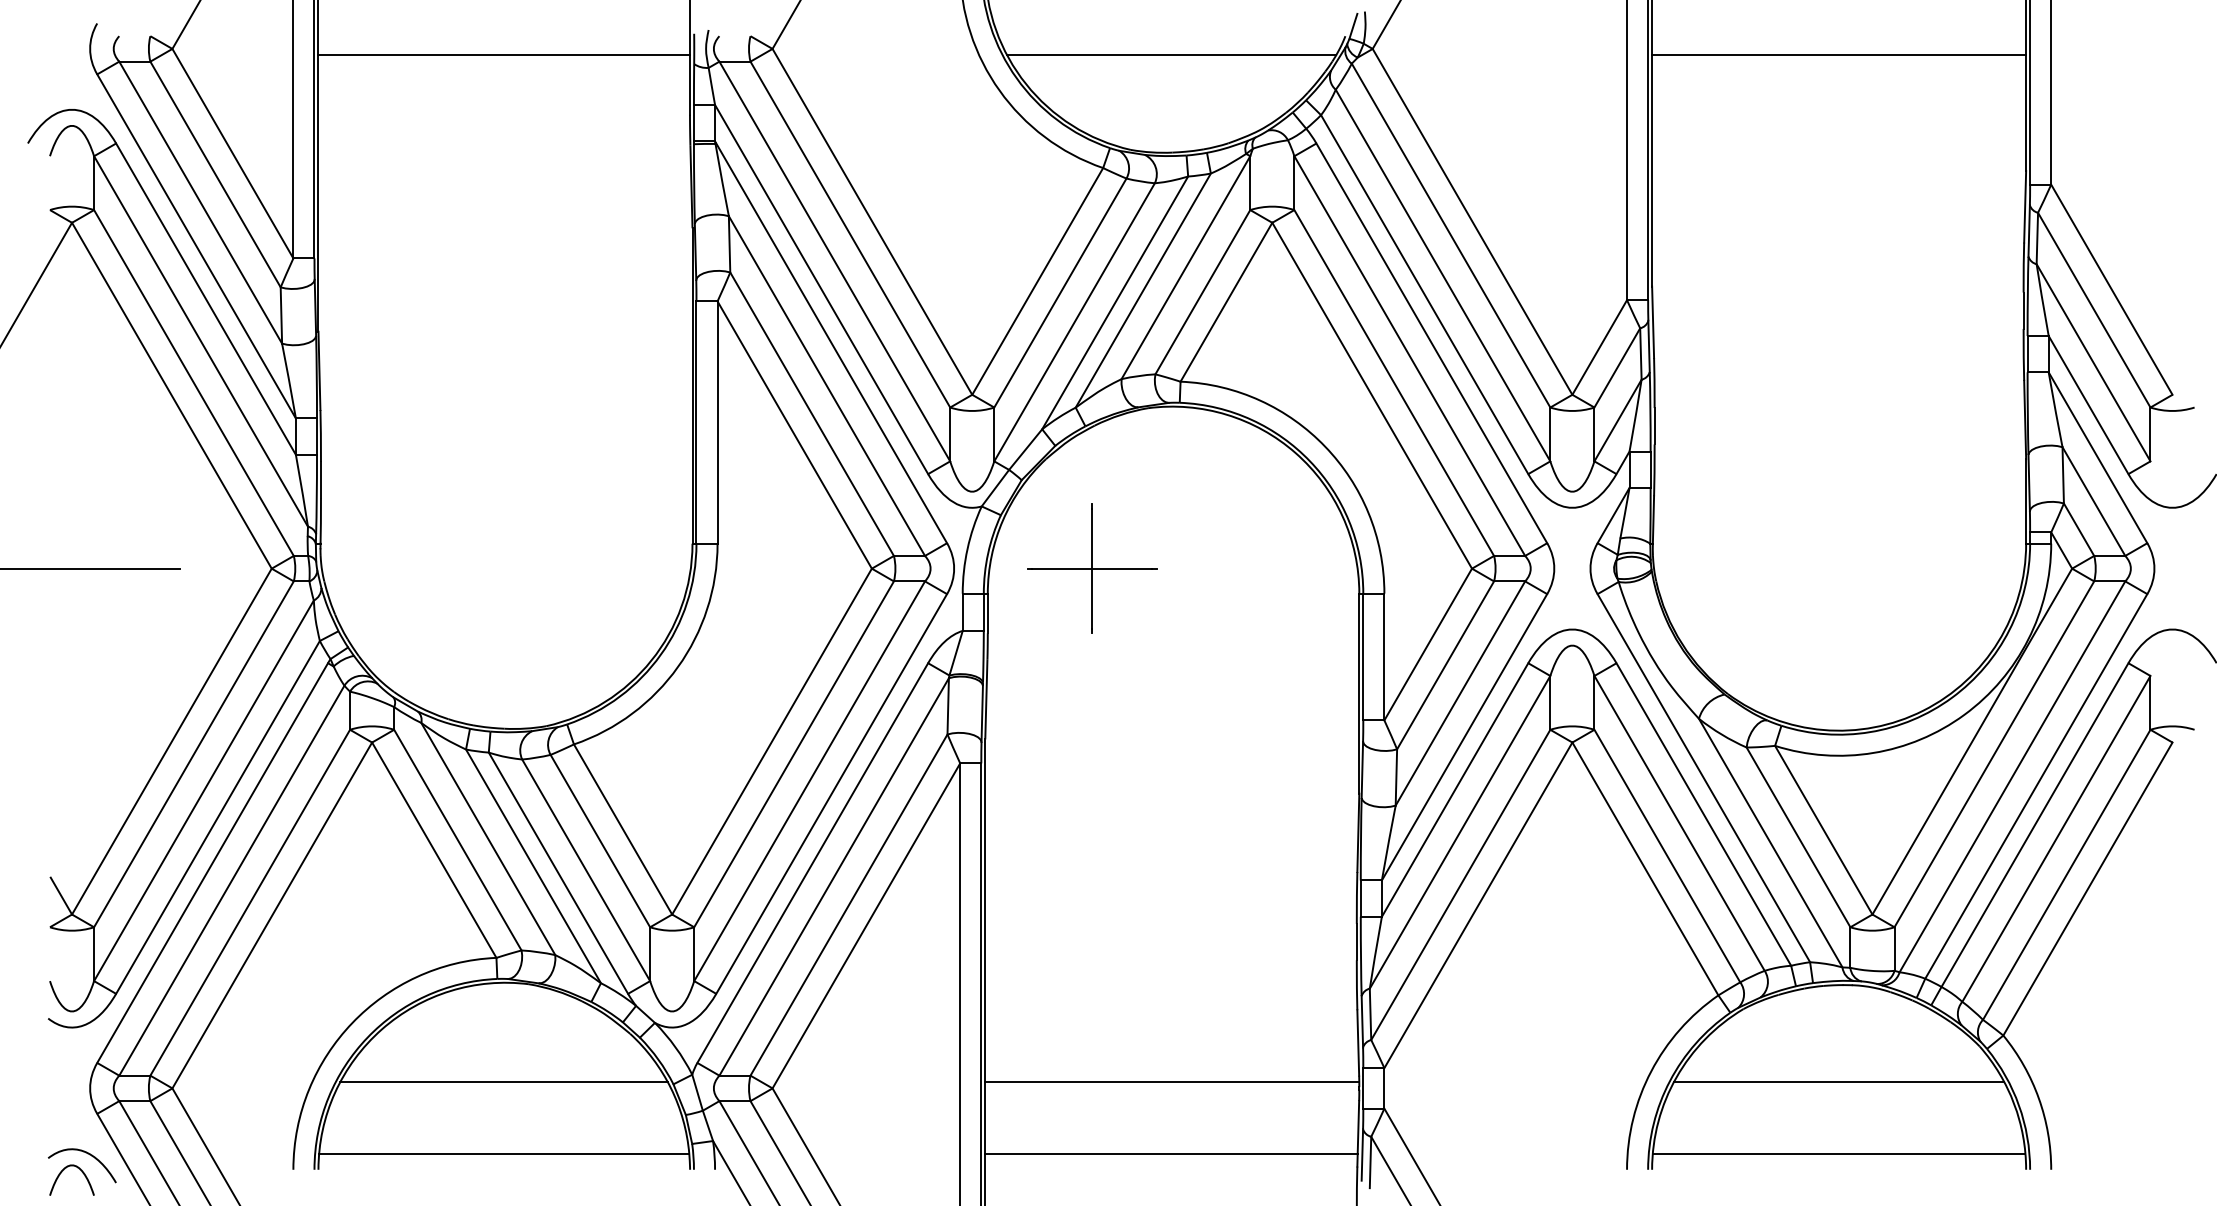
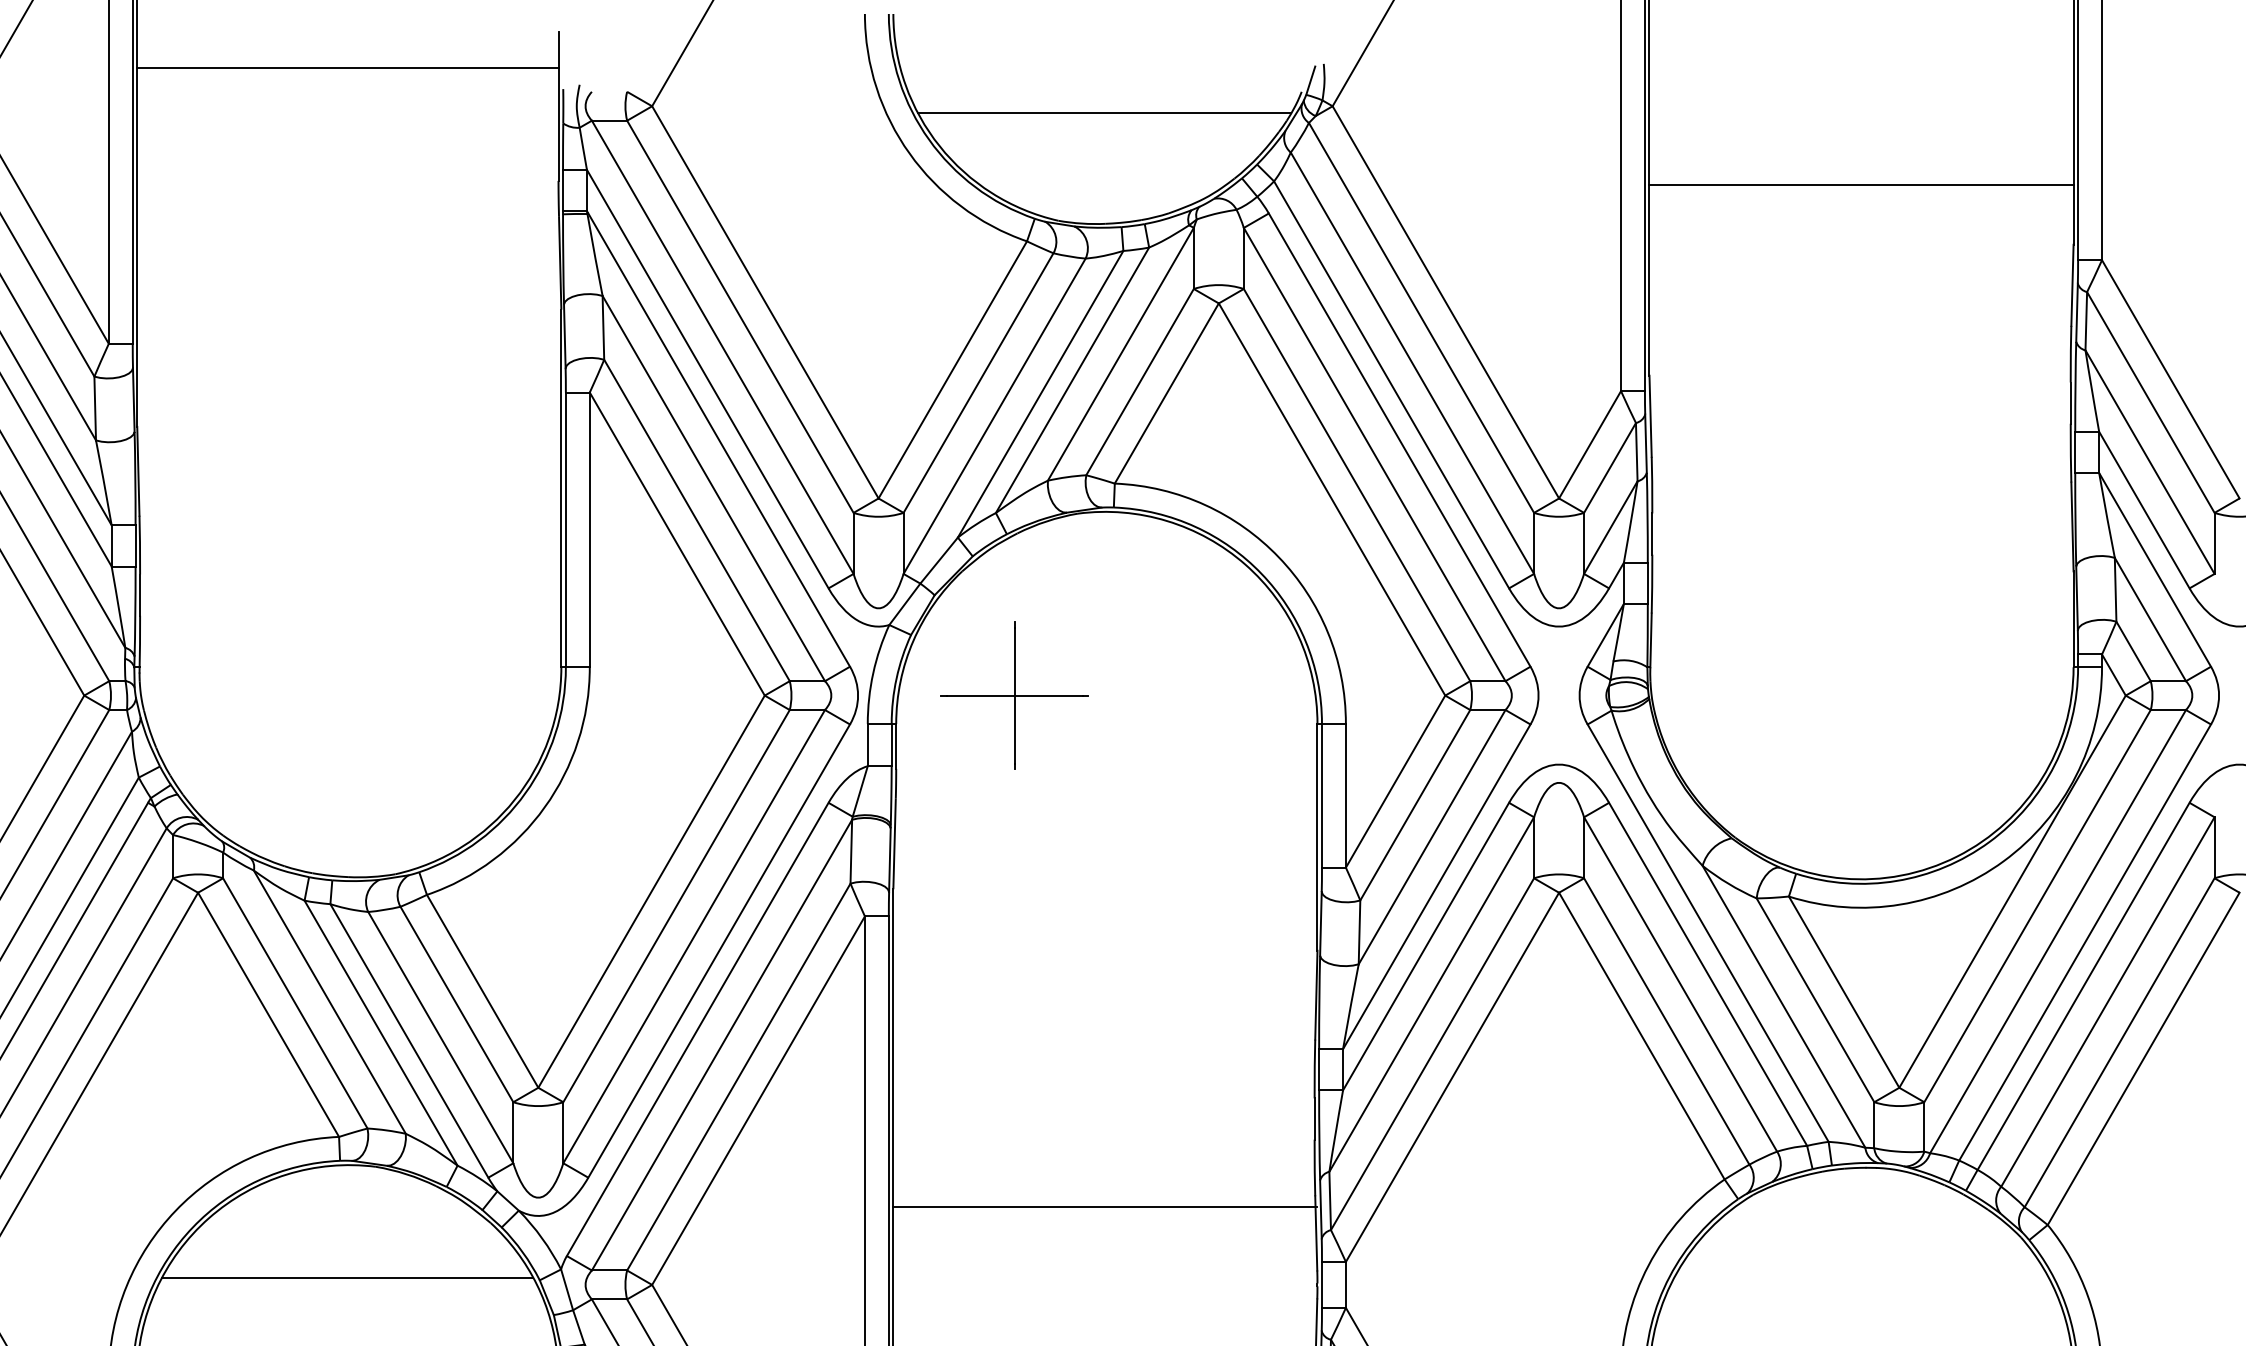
line: (503, 55) -> (347, 68), moved
line: (1839, 55) -> (1861, 185), moved
line: (1172, 1082) -> (1105, 1207), moved
line: (1838, 1082) -> (1860, 1278), removed

